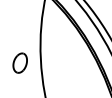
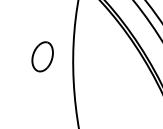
part: (19, 62) -> (41, 55), moved

